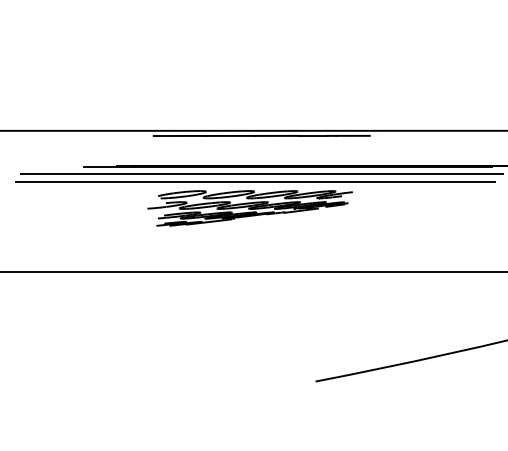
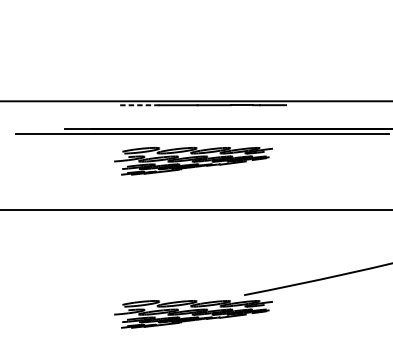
line: (179, 135) -> (138, 104), solid -> dashed
line: (255, 182) -> (197, 141), removed
part: (249, 406) -> (193, 314), added

